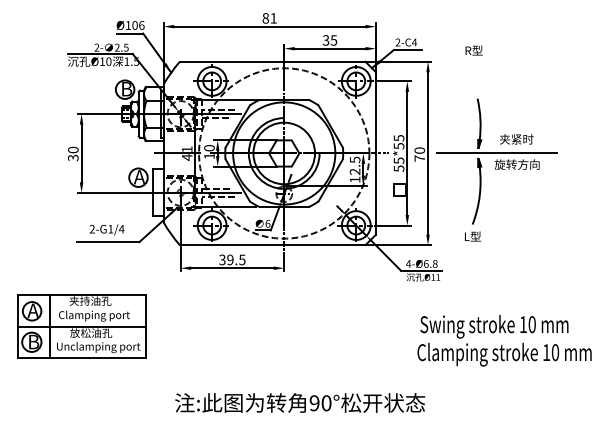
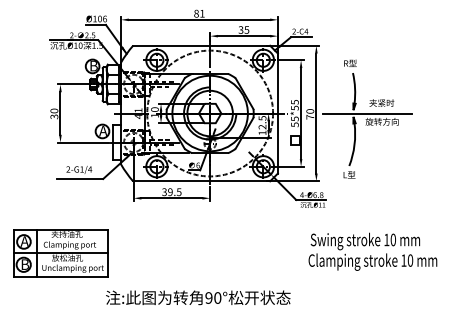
text: (473, 50) -> (349, 63), moved
part: (81, 326) -> (60, 253), moved
text: (300, 402) -> (198, 297), moved

